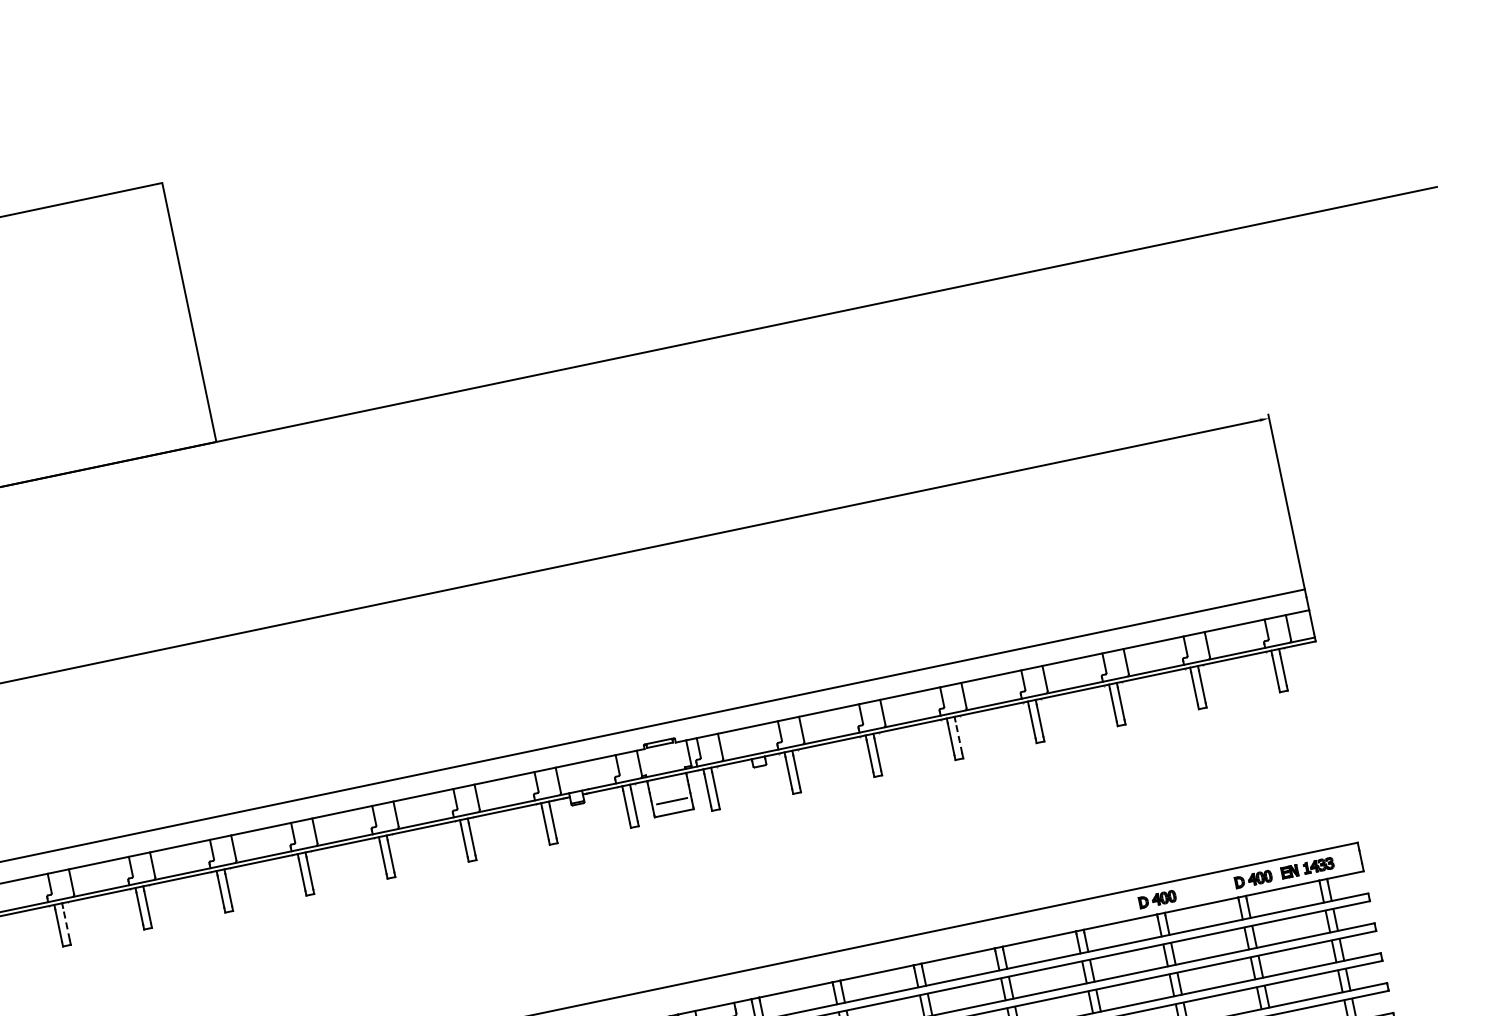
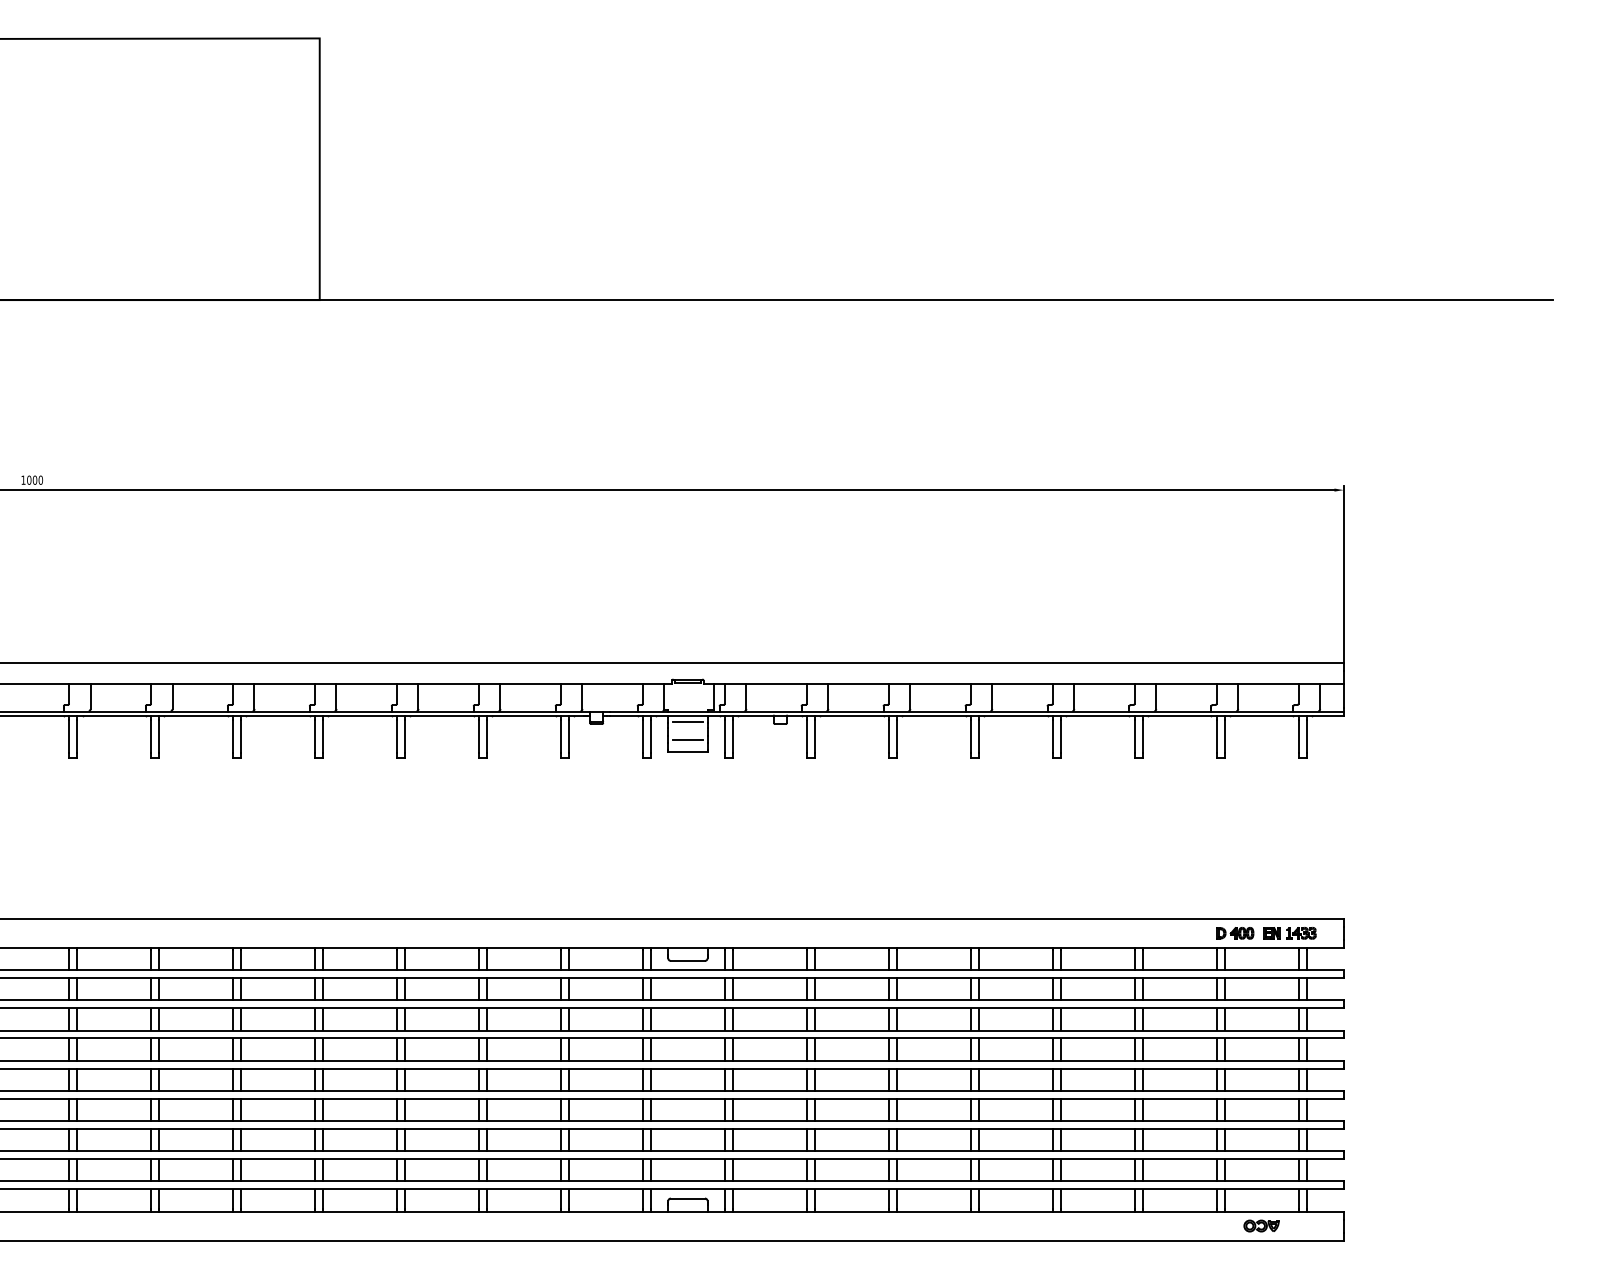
line: (958, 737) -> (978, 736), dashed -> solid
line: (667, 783) -> (687, 722), added
part: (1157, 899) -> (1138, 933), removed
line: (66, 923) -> (77, 736), dashed -> solid

